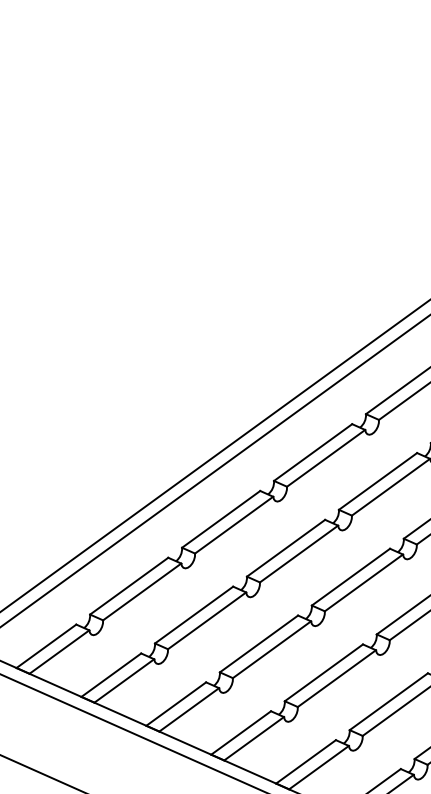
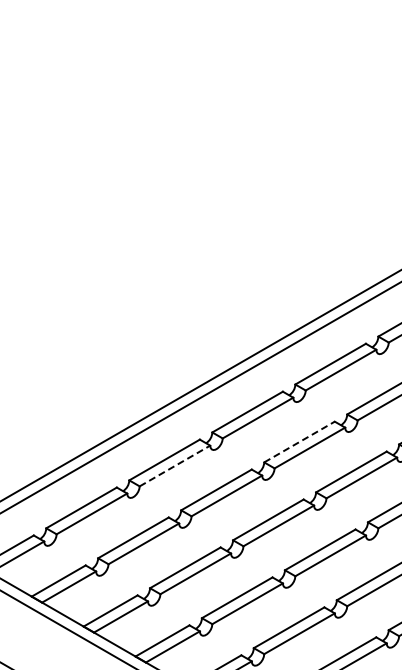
line: (378, 482) -> (299, 442), solid -> dashed
line: (233, 525) -> (174, 466), solid -> dashed

